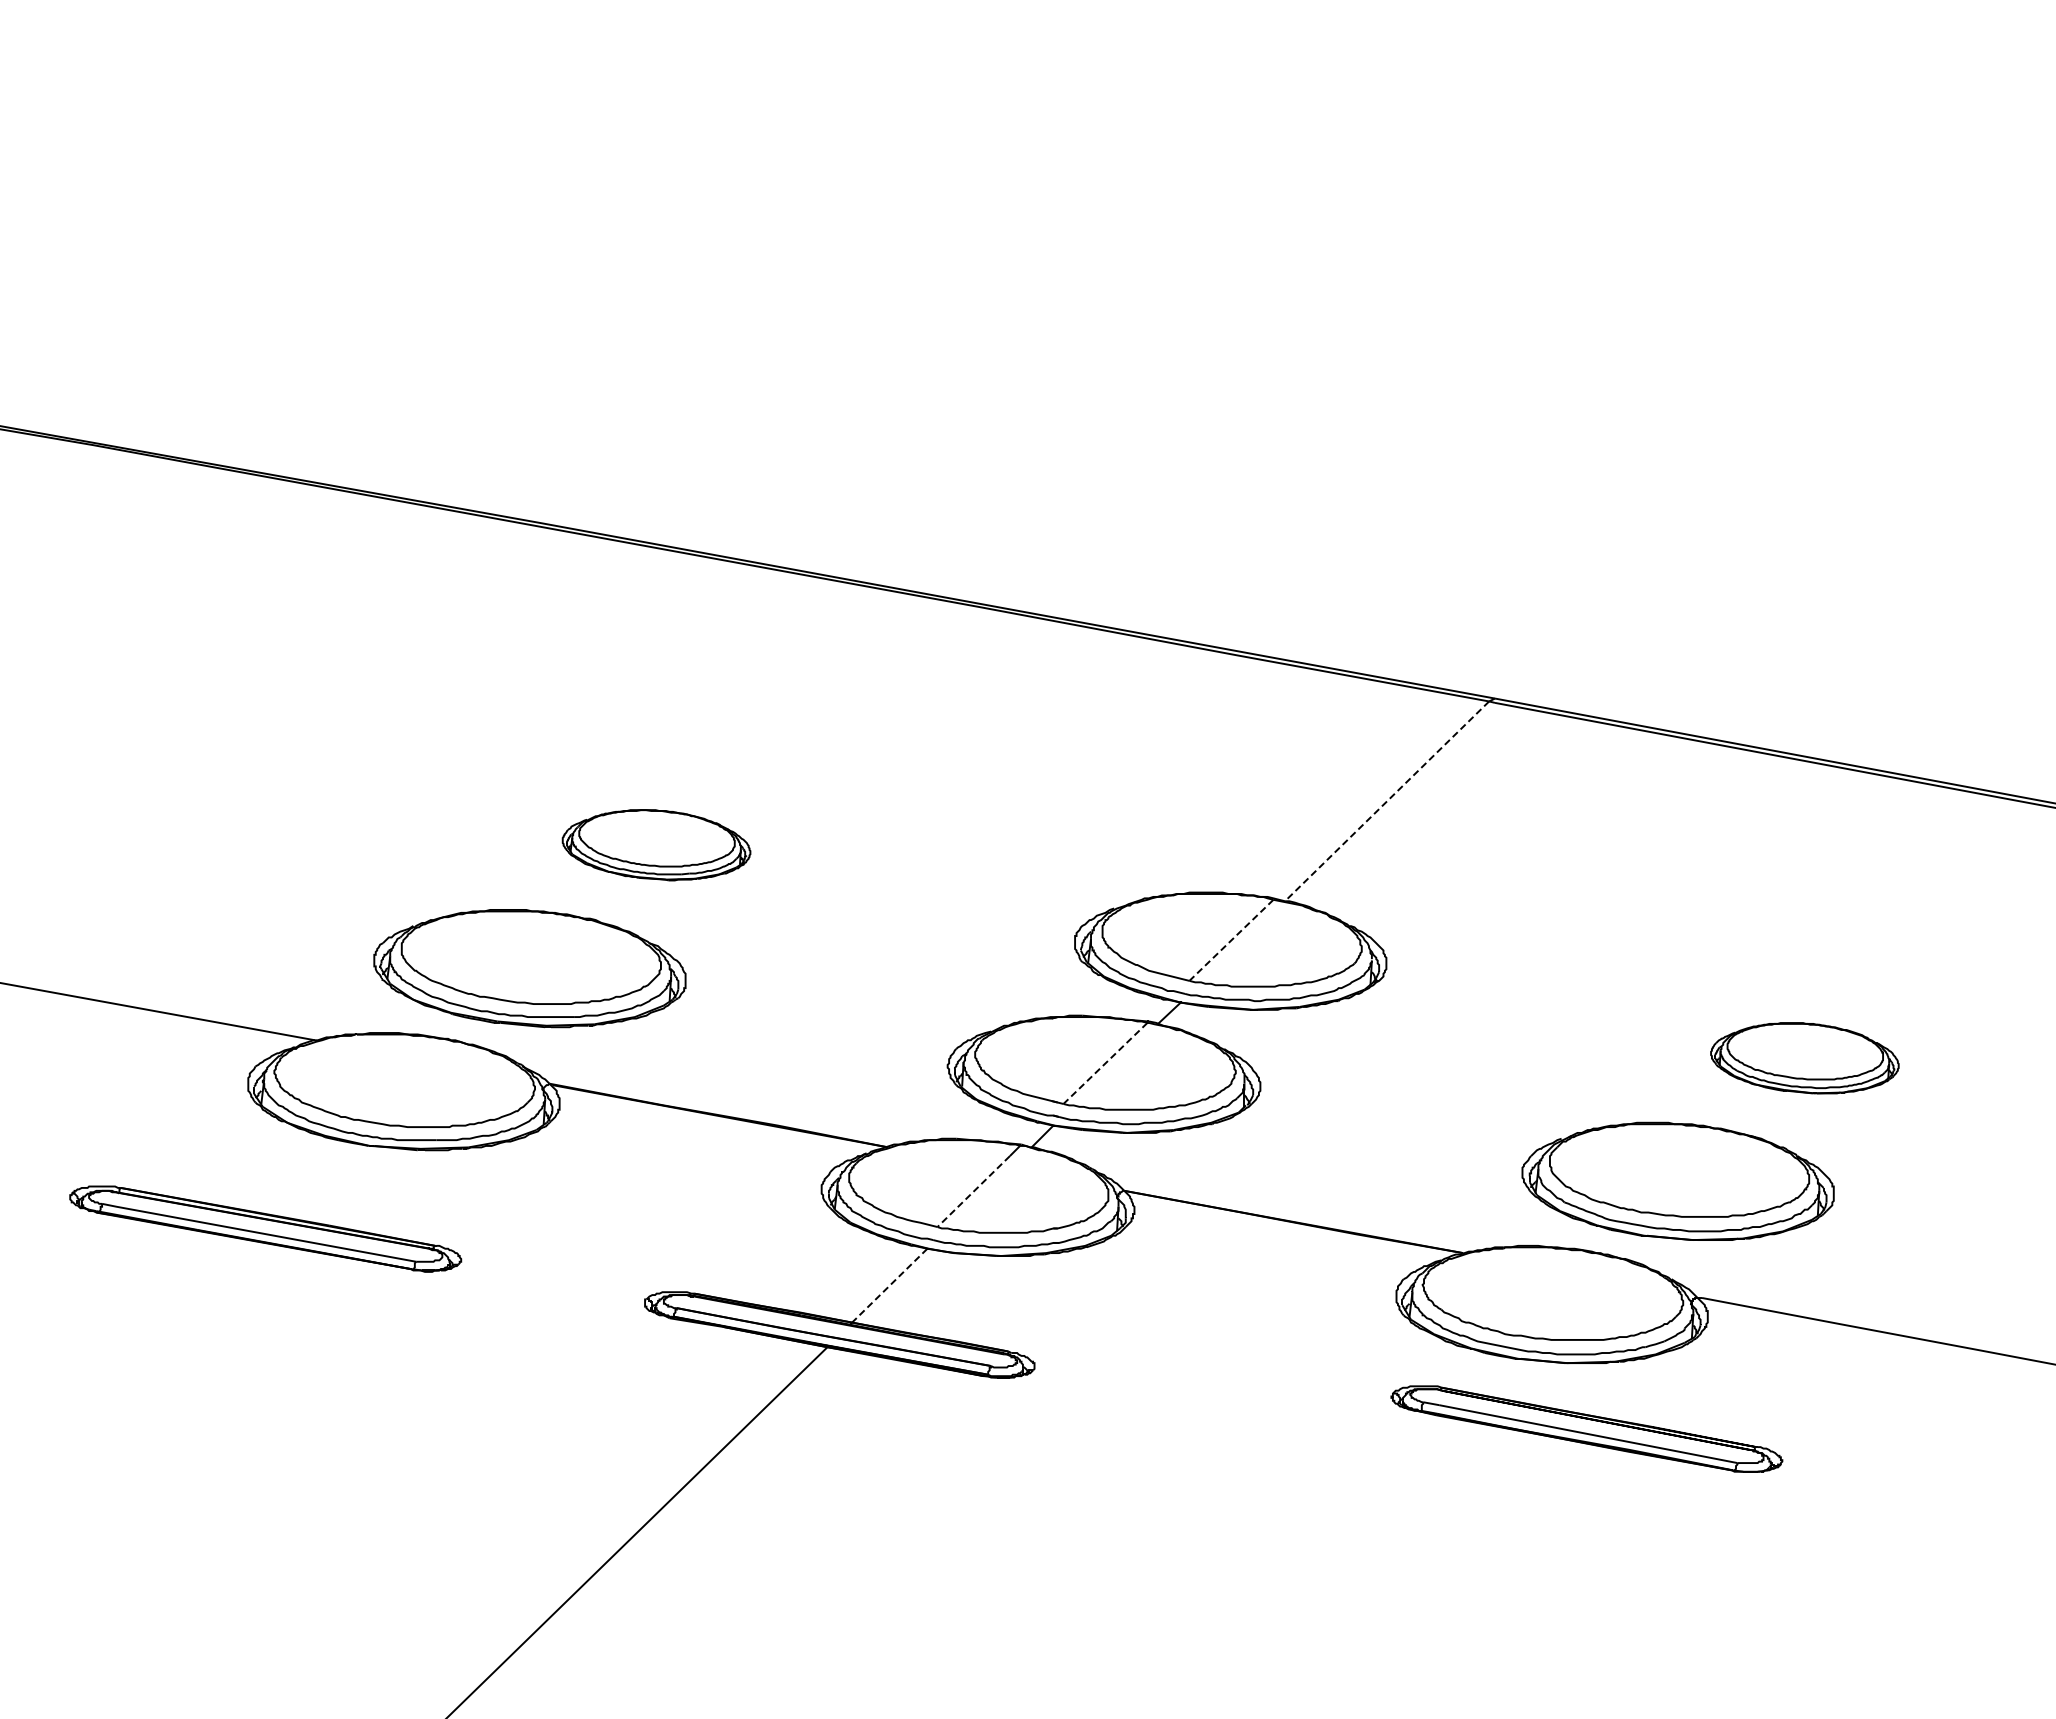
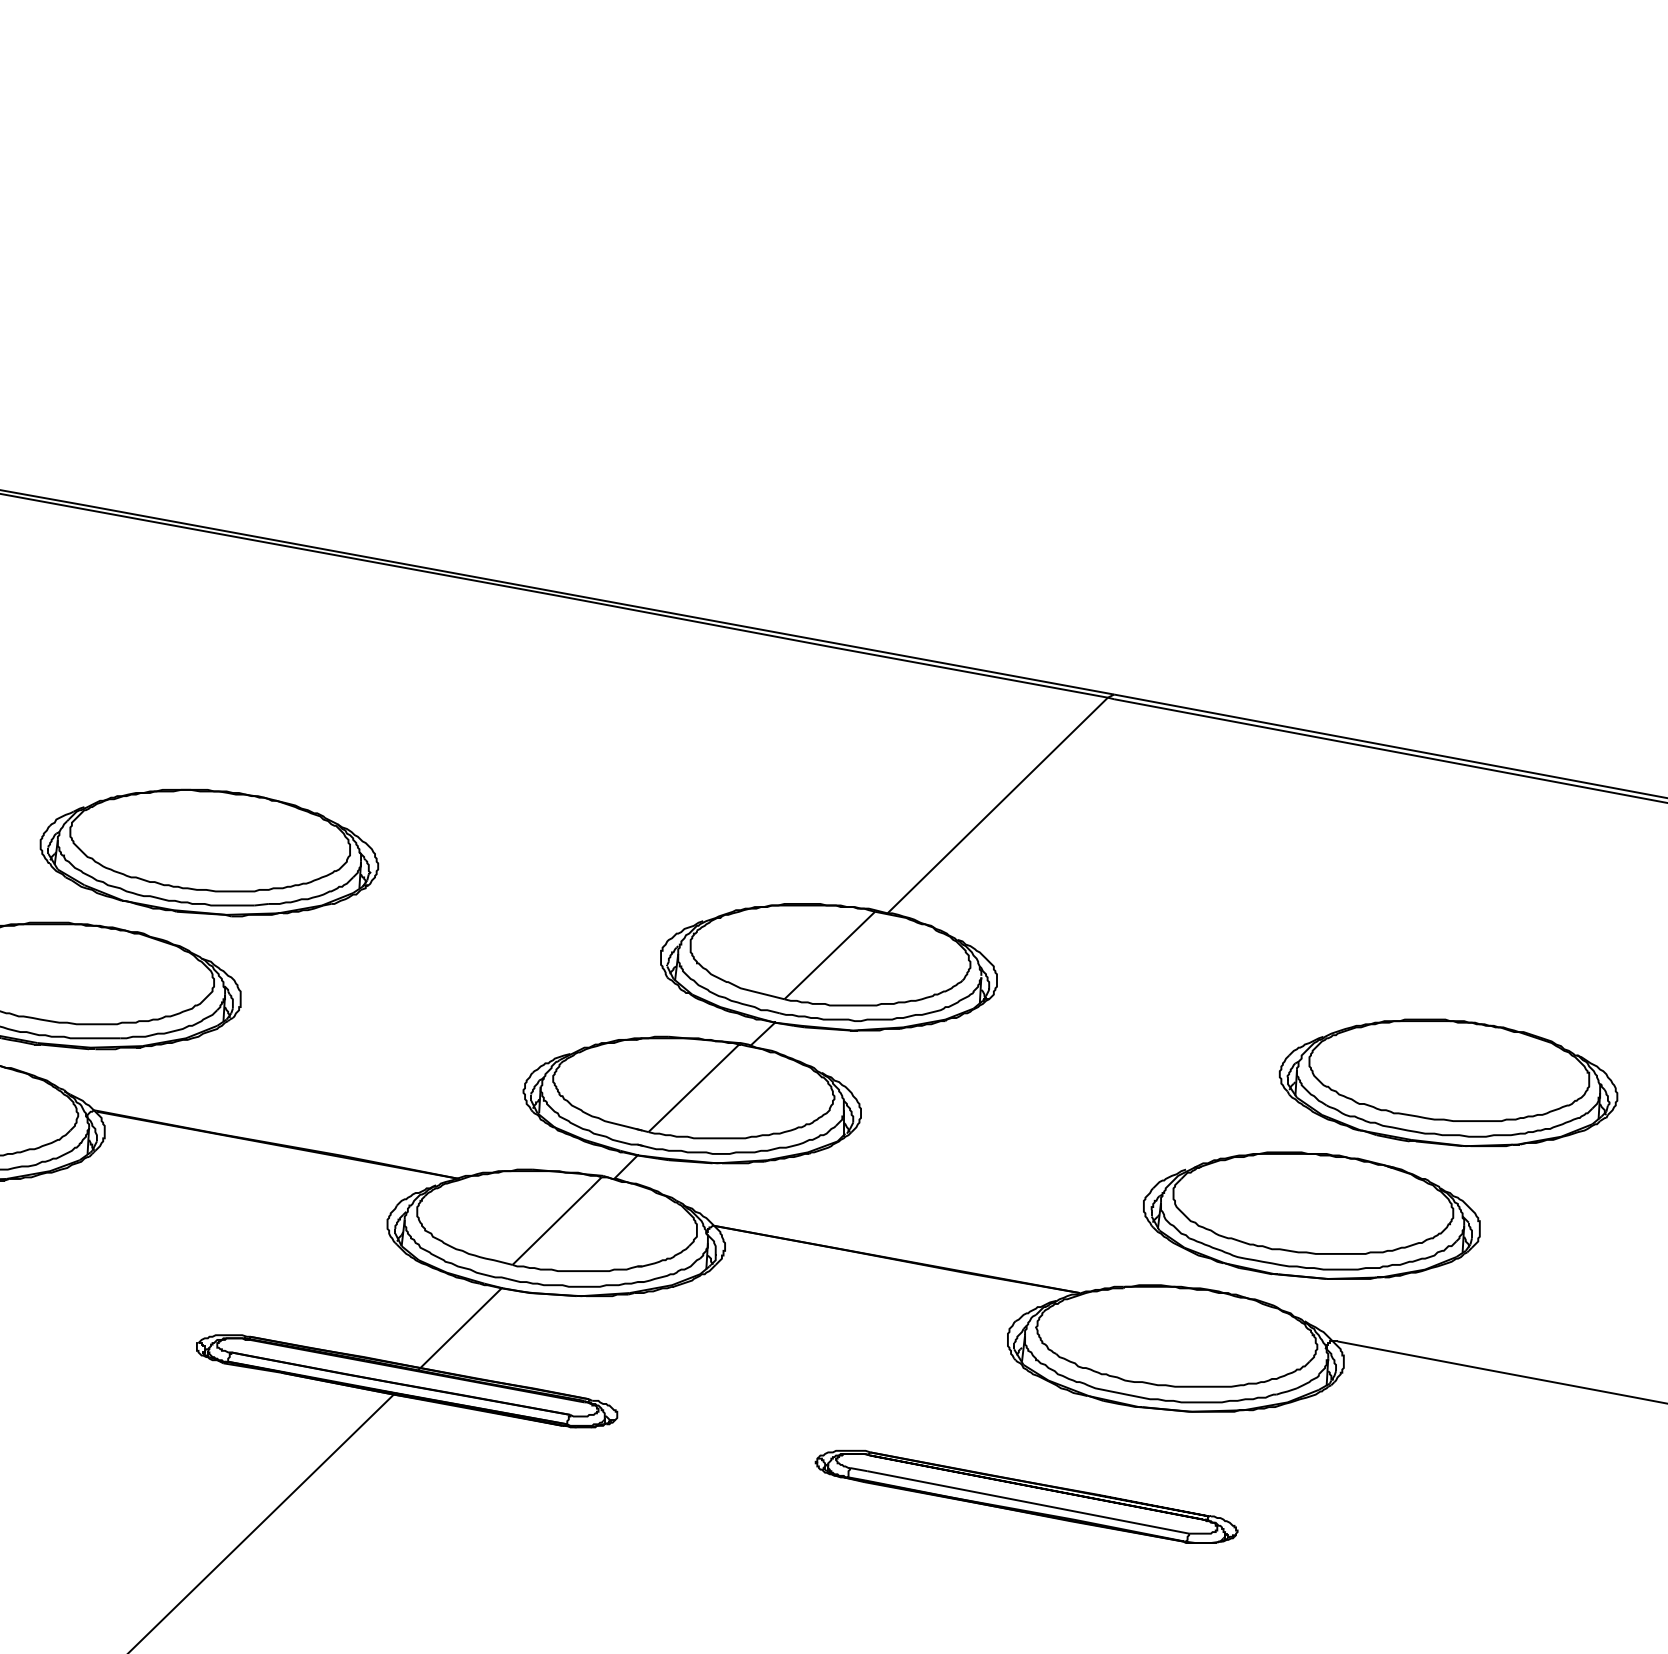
line: (1387, 801) -> (998, 805), dashed -> solid
part: (656, 844) -> (209, 852), size x1.67
line: (1231, 940) -> (829, 955), dashed -> solid
part: (1804, 1057) -> (1448, 1081), size x1.67
line: (1105, 1063) -> (693, 1088), dashed -> solid
line: (973, 1191) -> (551, 1226), dashed -> solid
line: (889, 1285) -> (460, 1327), dashed -> solid
part: (1586, 1428) -> (1026, 1496), moved

